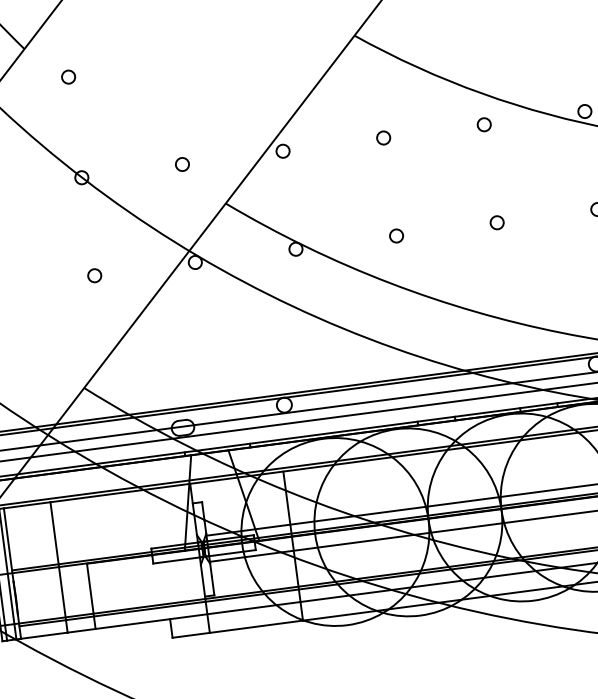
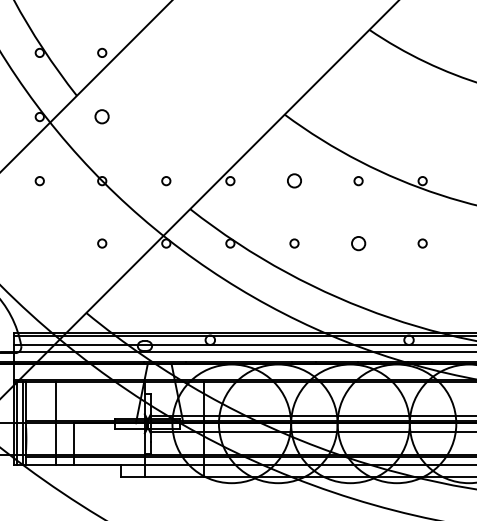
circle: (69, 77) -> (102, 117), size x1.6
circle: (383, 138) -> (294, 181), size x1.6
circle: (497, 222) -> (358, 243), size x1.6

